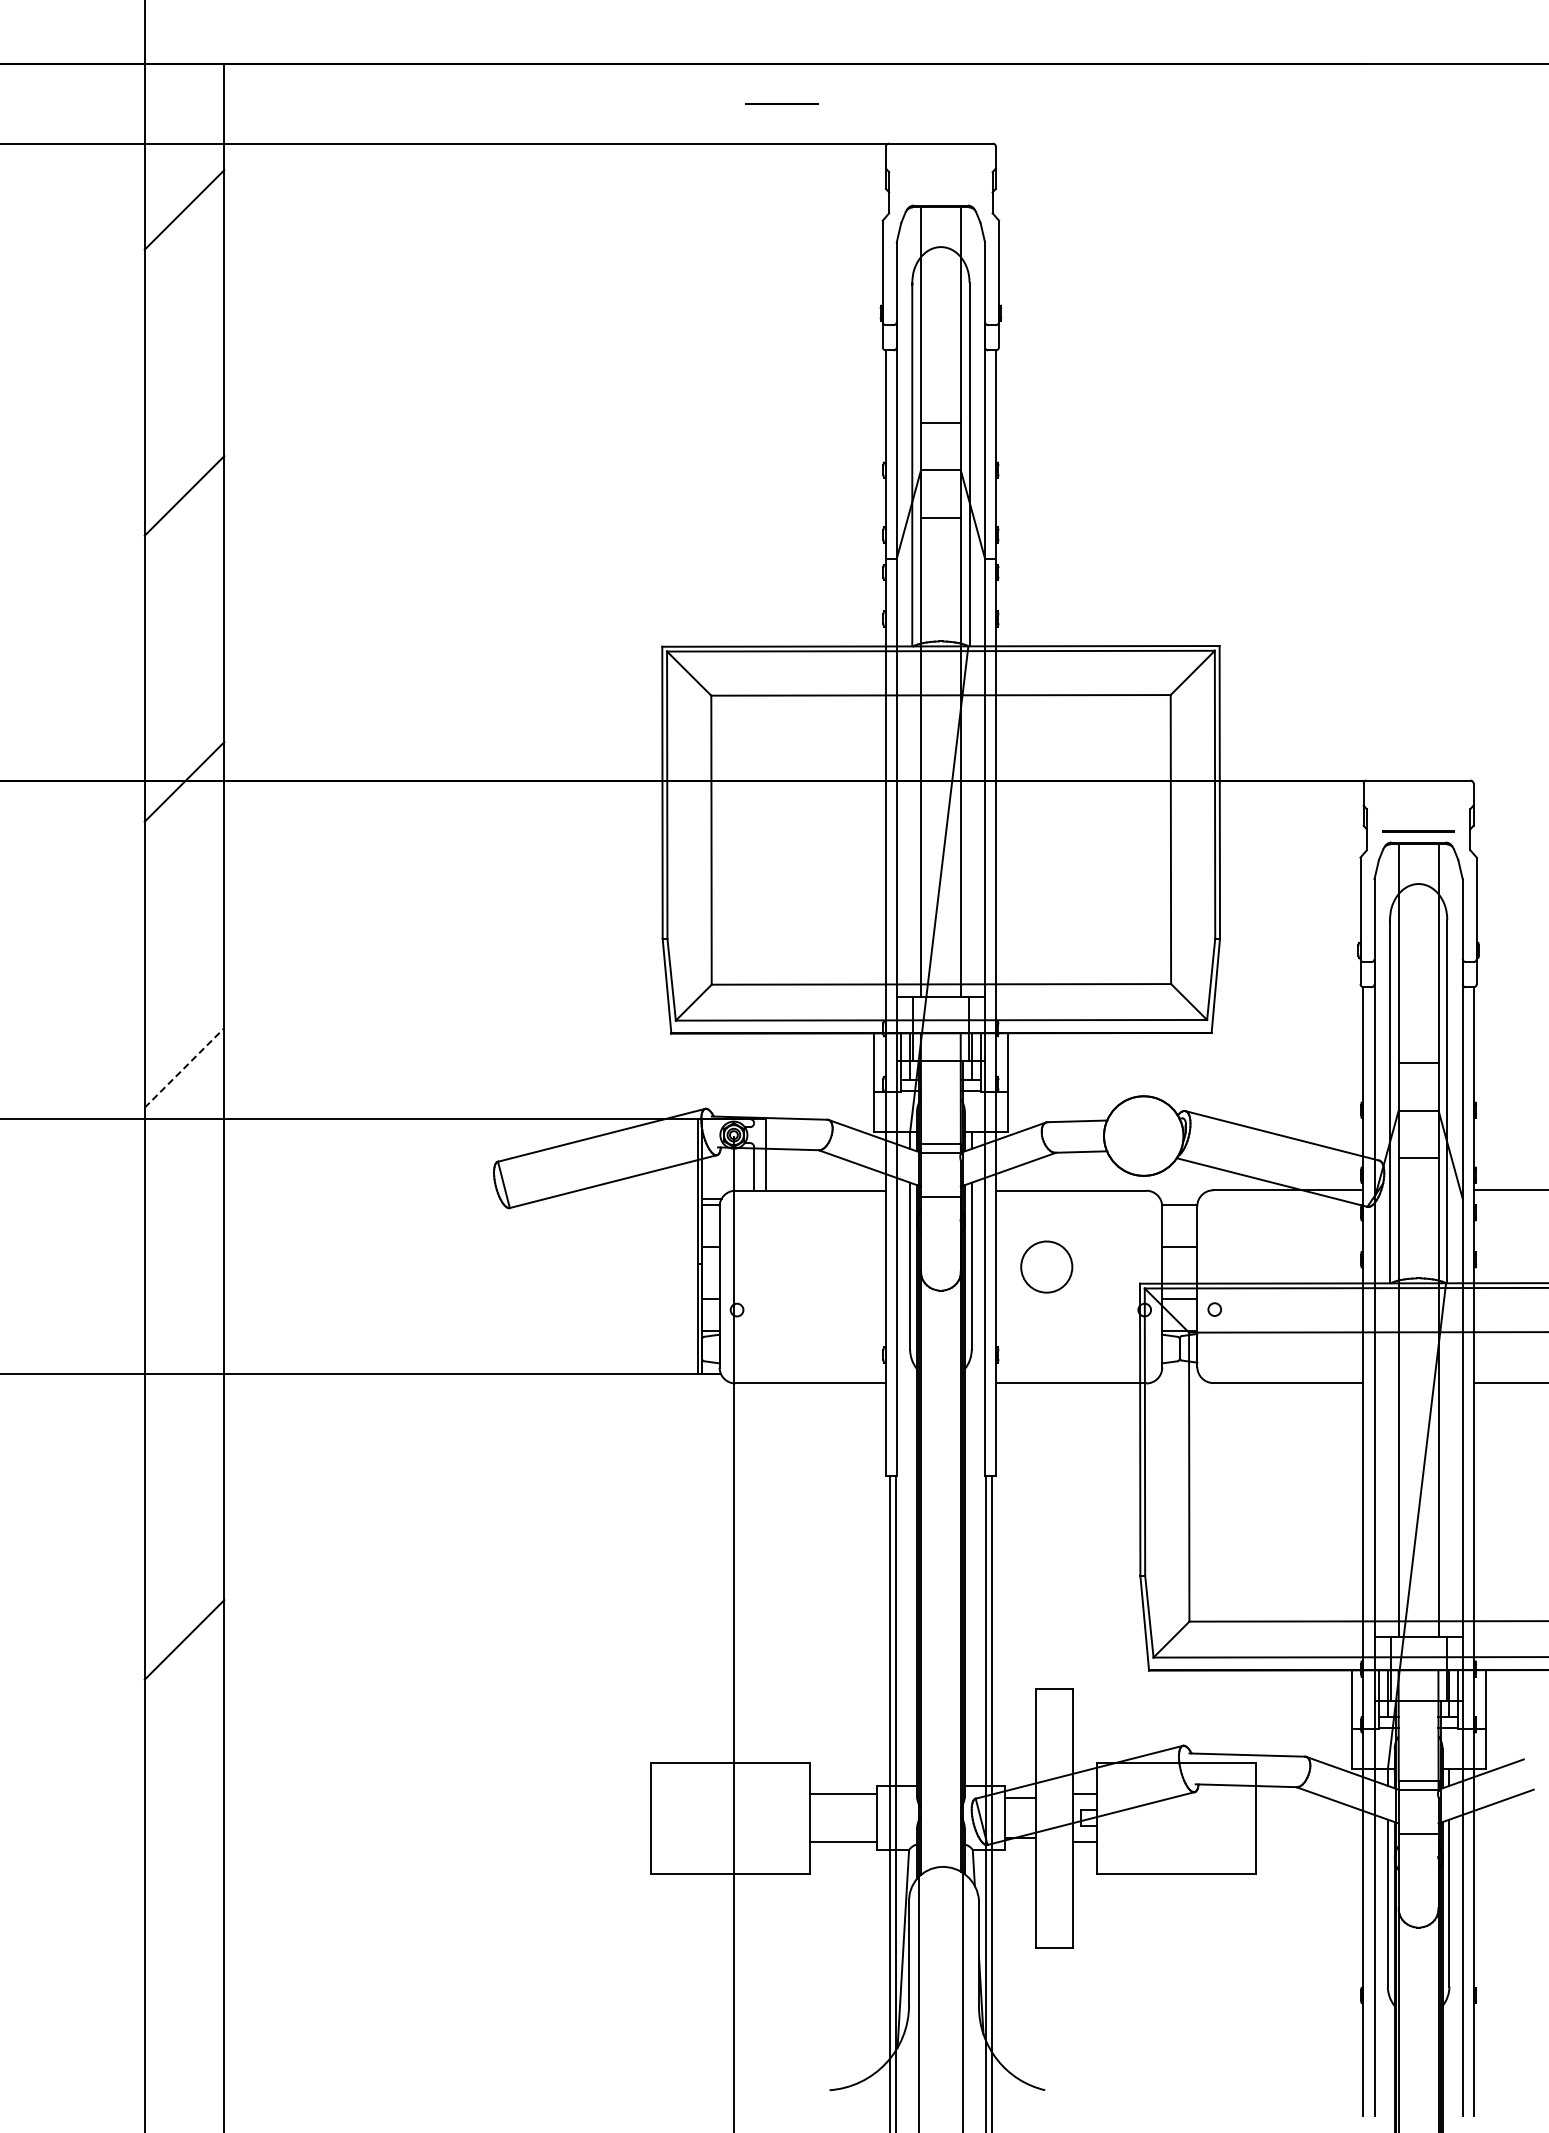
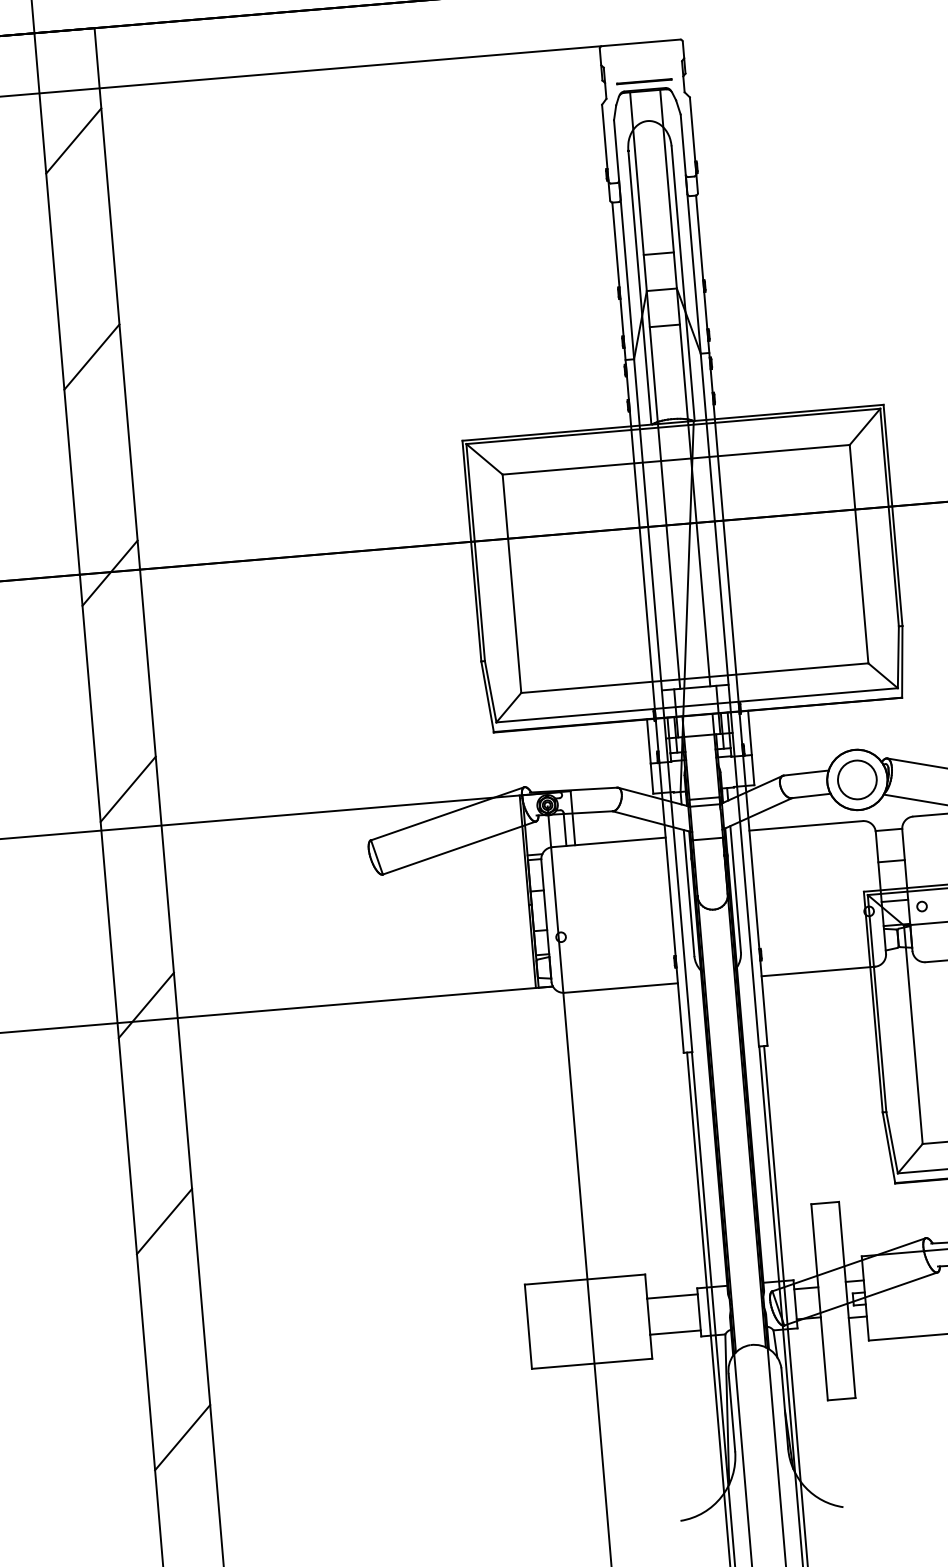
line: (781, 103) -> (644, 81), moved
line: (184, 1067) -> (128, 789), dashed -> solid
circle: (1046, 1266) -> (857, 779), moved
line: (184, 1353) -> (146, 1005), added
line: (184, 1925) -> (182, 1437), added

